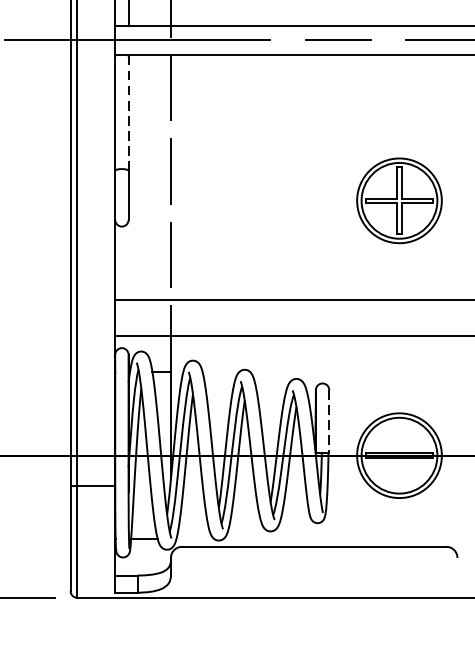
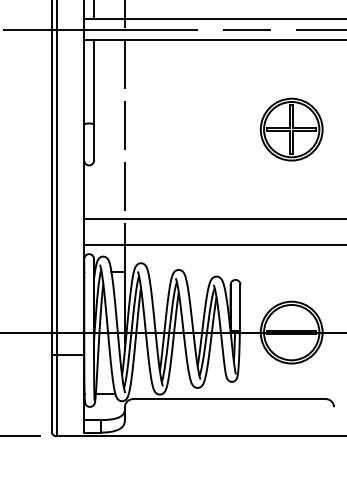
line: (129, 112) -> (94, 82), dashed -> solid
part: (399, 200) -> (291, 129), moved
line: (329, 421) -> (240, 307), dashed -> solid

